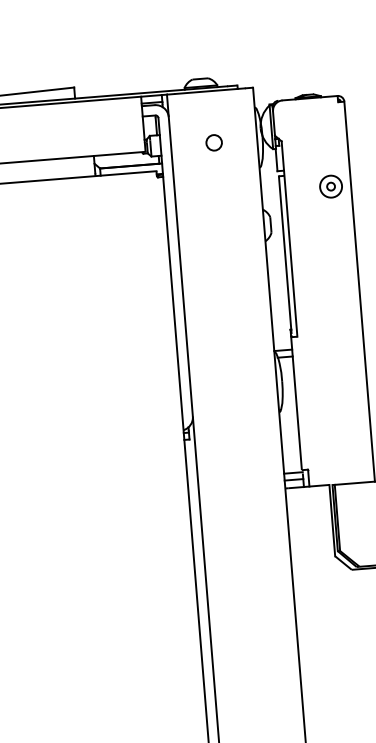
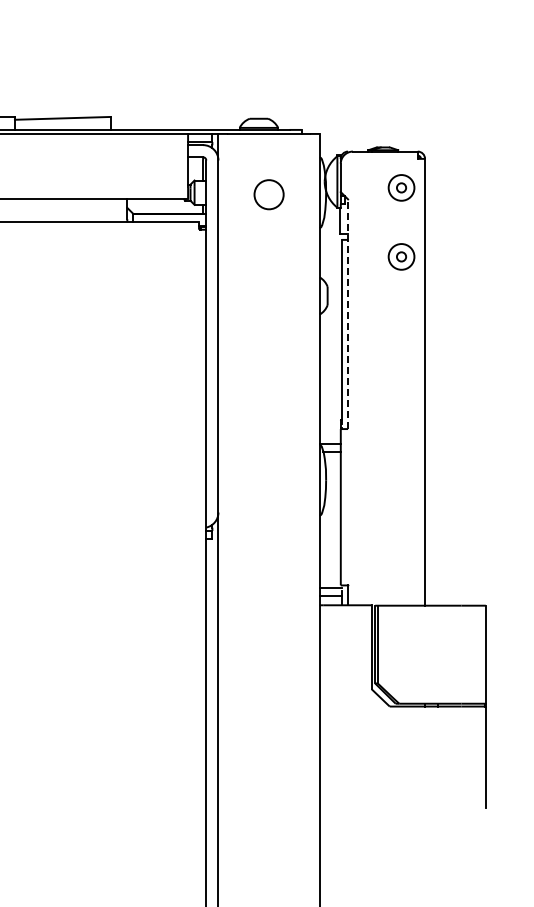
part: (326, 127) -> (401, 187), added
circle: (214, 142) -> (269, 194), size x1.6
line: (289, 239) -> (348, 314), solid -> dashed

